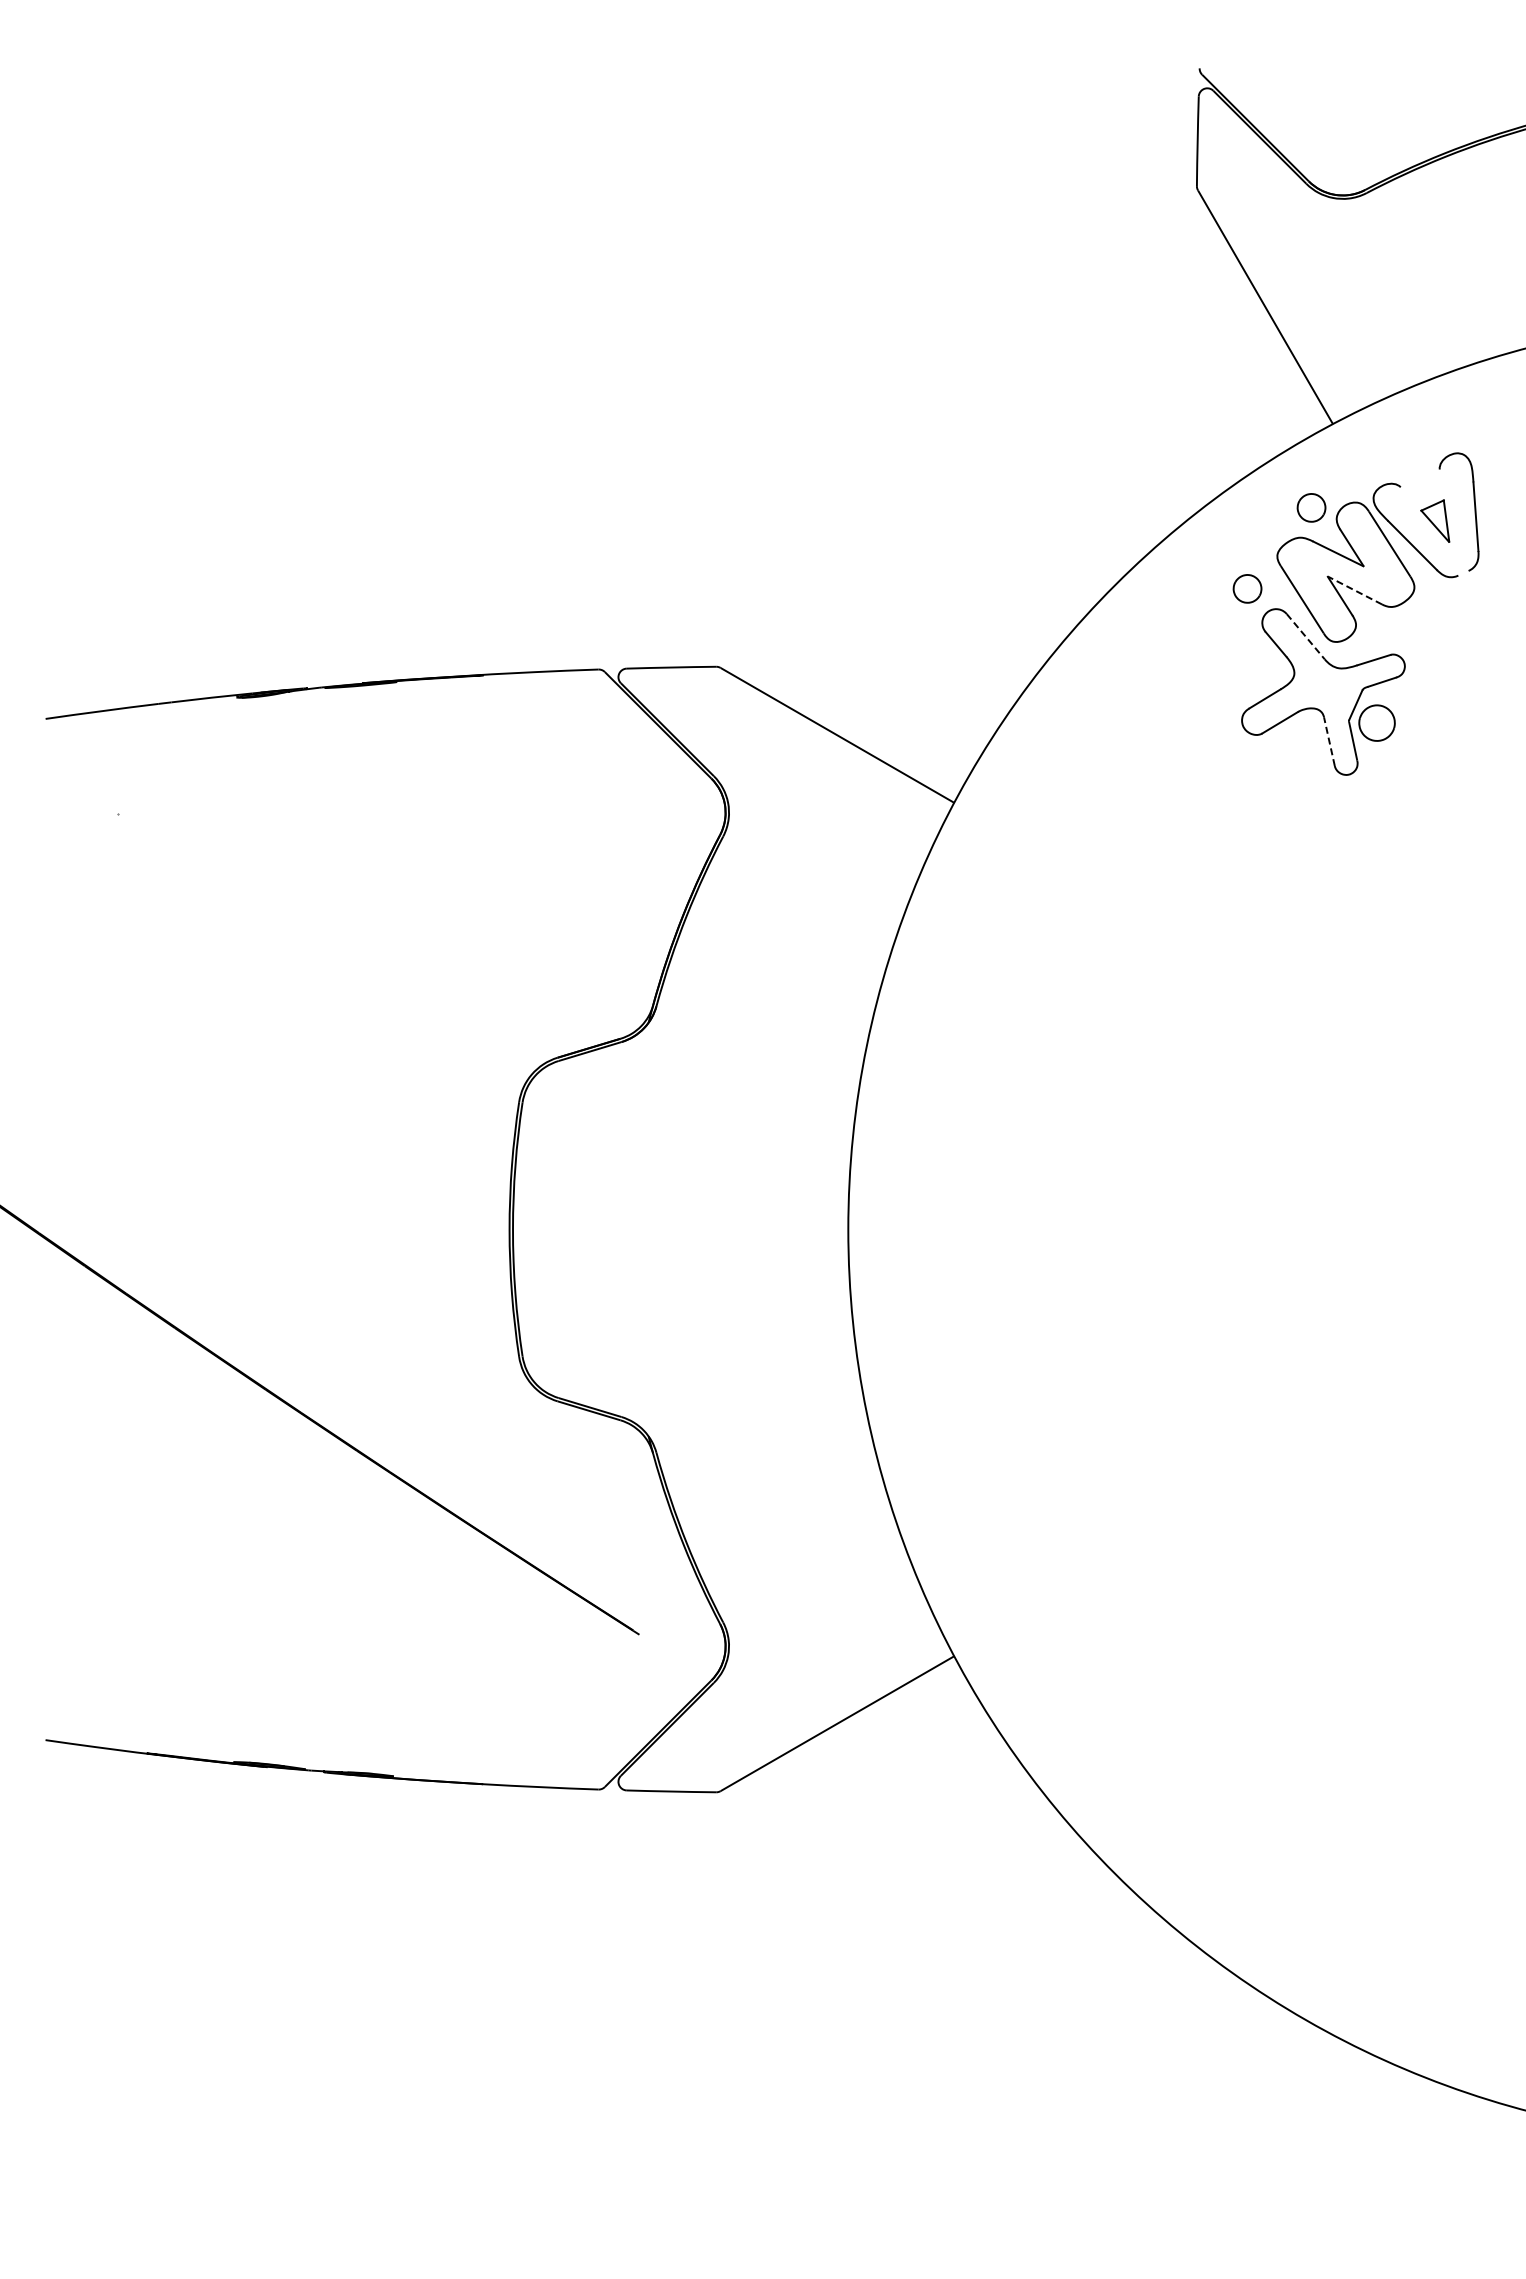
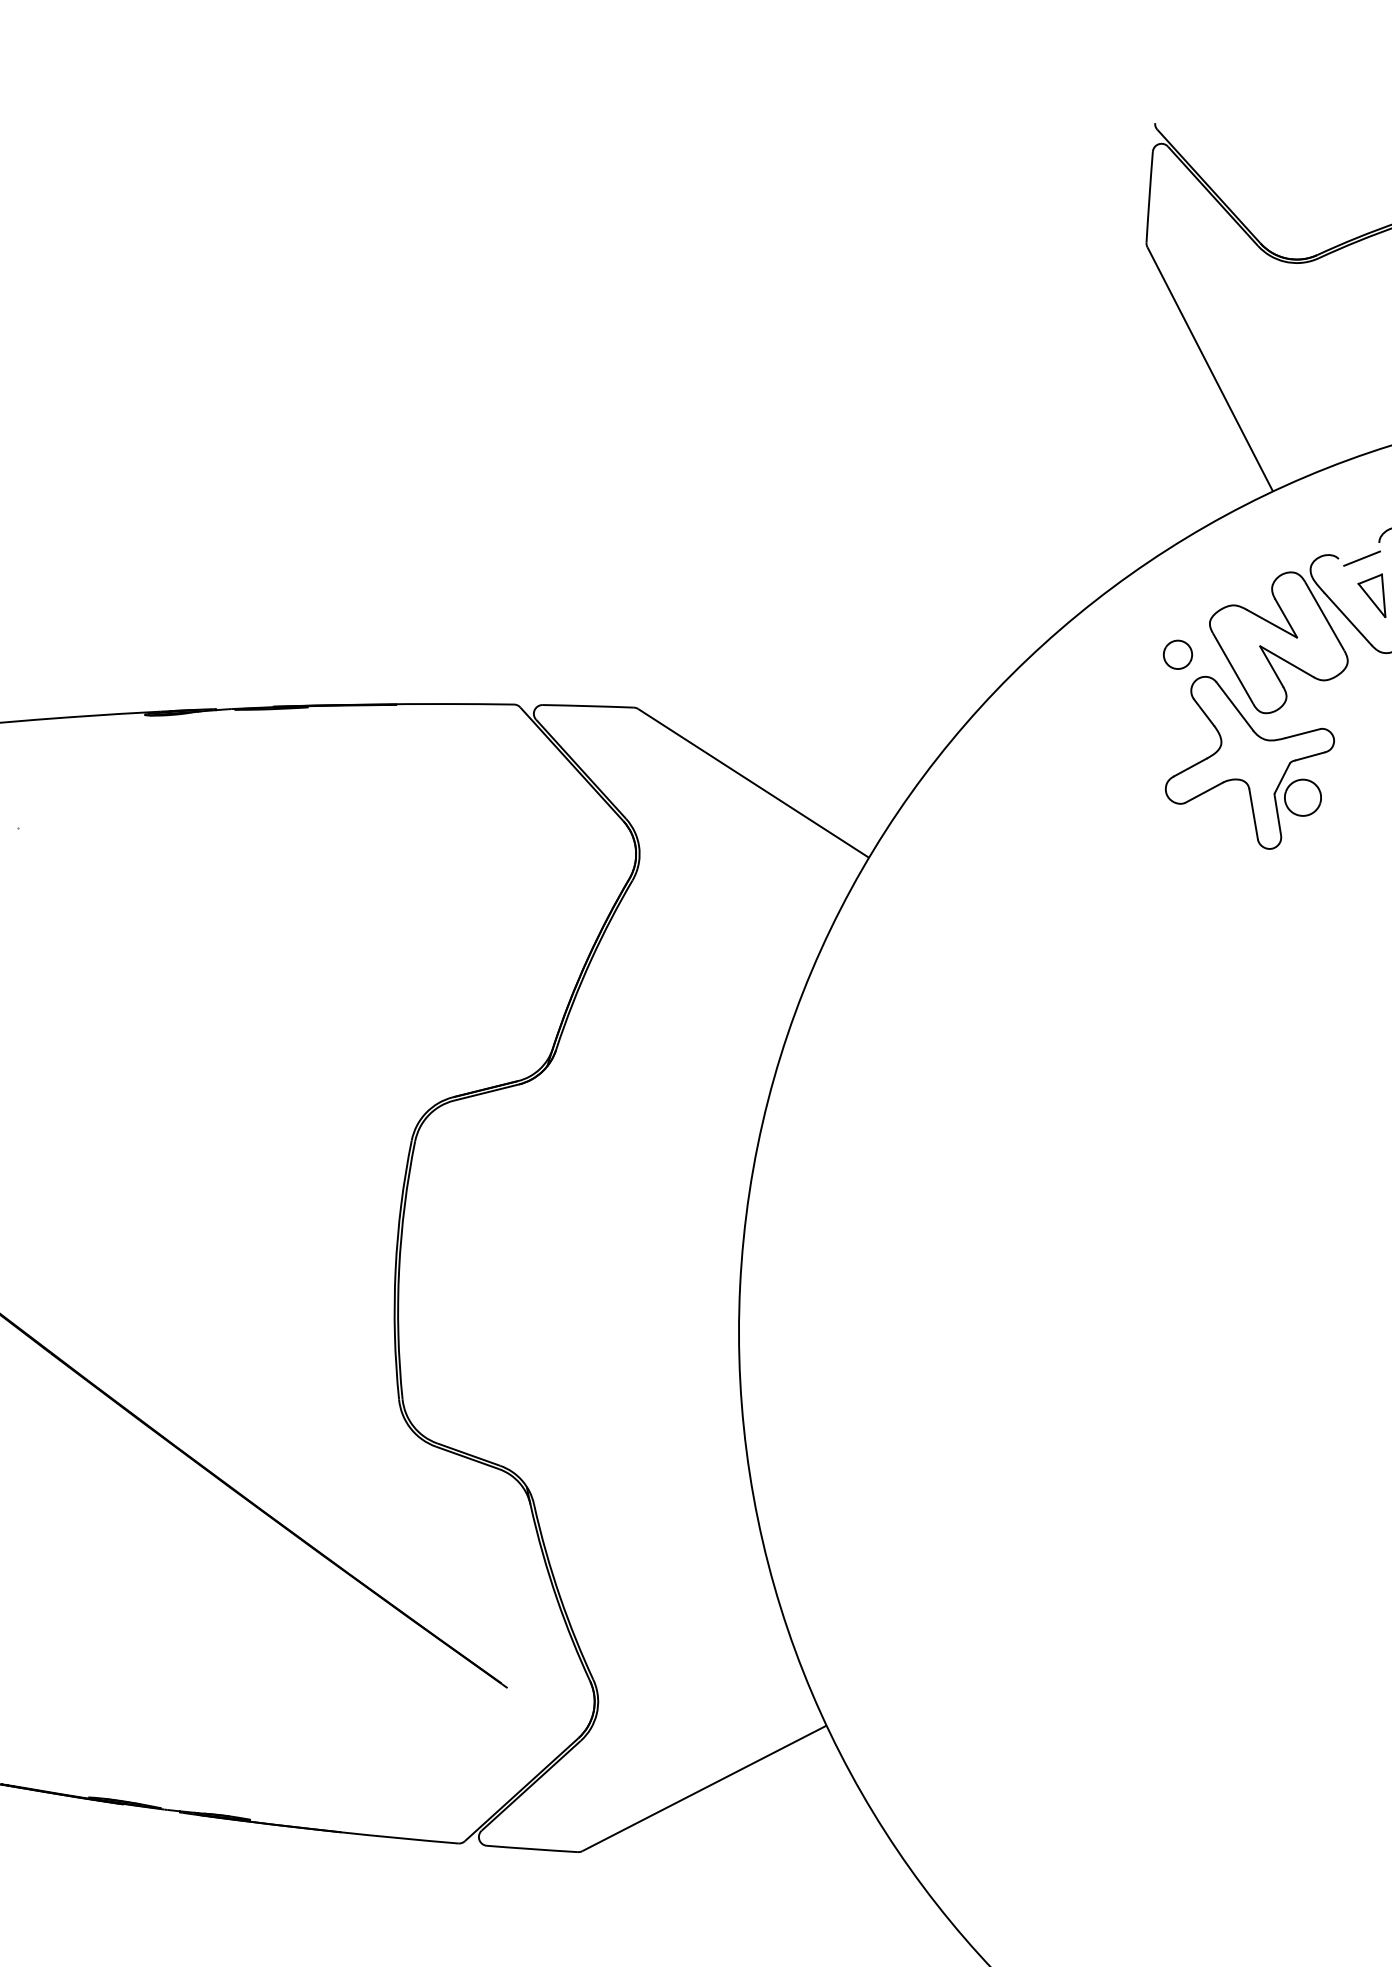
line: (1423, 485) -> (1362, 558), added
part: (1311, 507) -> (1247, 575), removed
line: (1354, 590) -> (1286, 661), dashed -> solid
line: (1305, 636) -> (1234, 706), dashed -> solid
line: (1329, 741) -> (1253, 814), dashed -> solid

